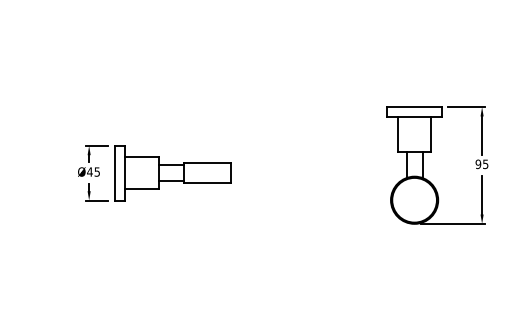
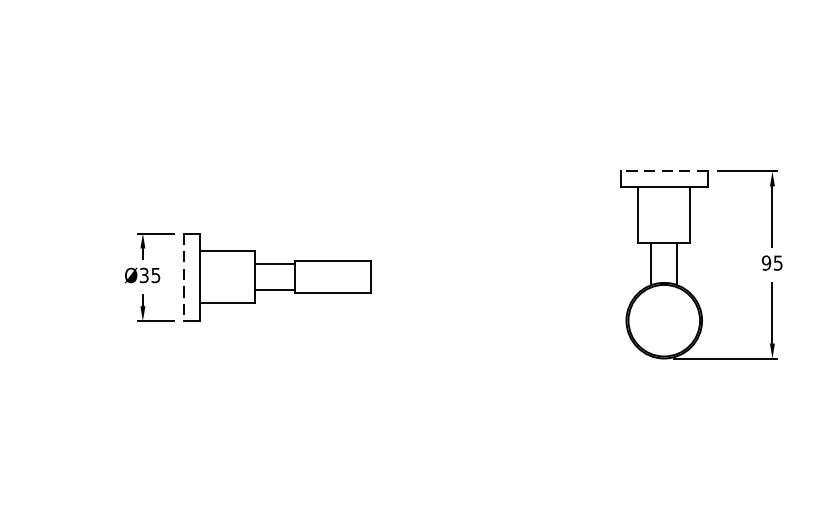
line: (414, 107) -> (664, 172), solid -> dashed
text: (89, 171) -> (143, 274), Ø45 -> Ø35
line: (114, 173) -> (183, 277), solid -> dashed

